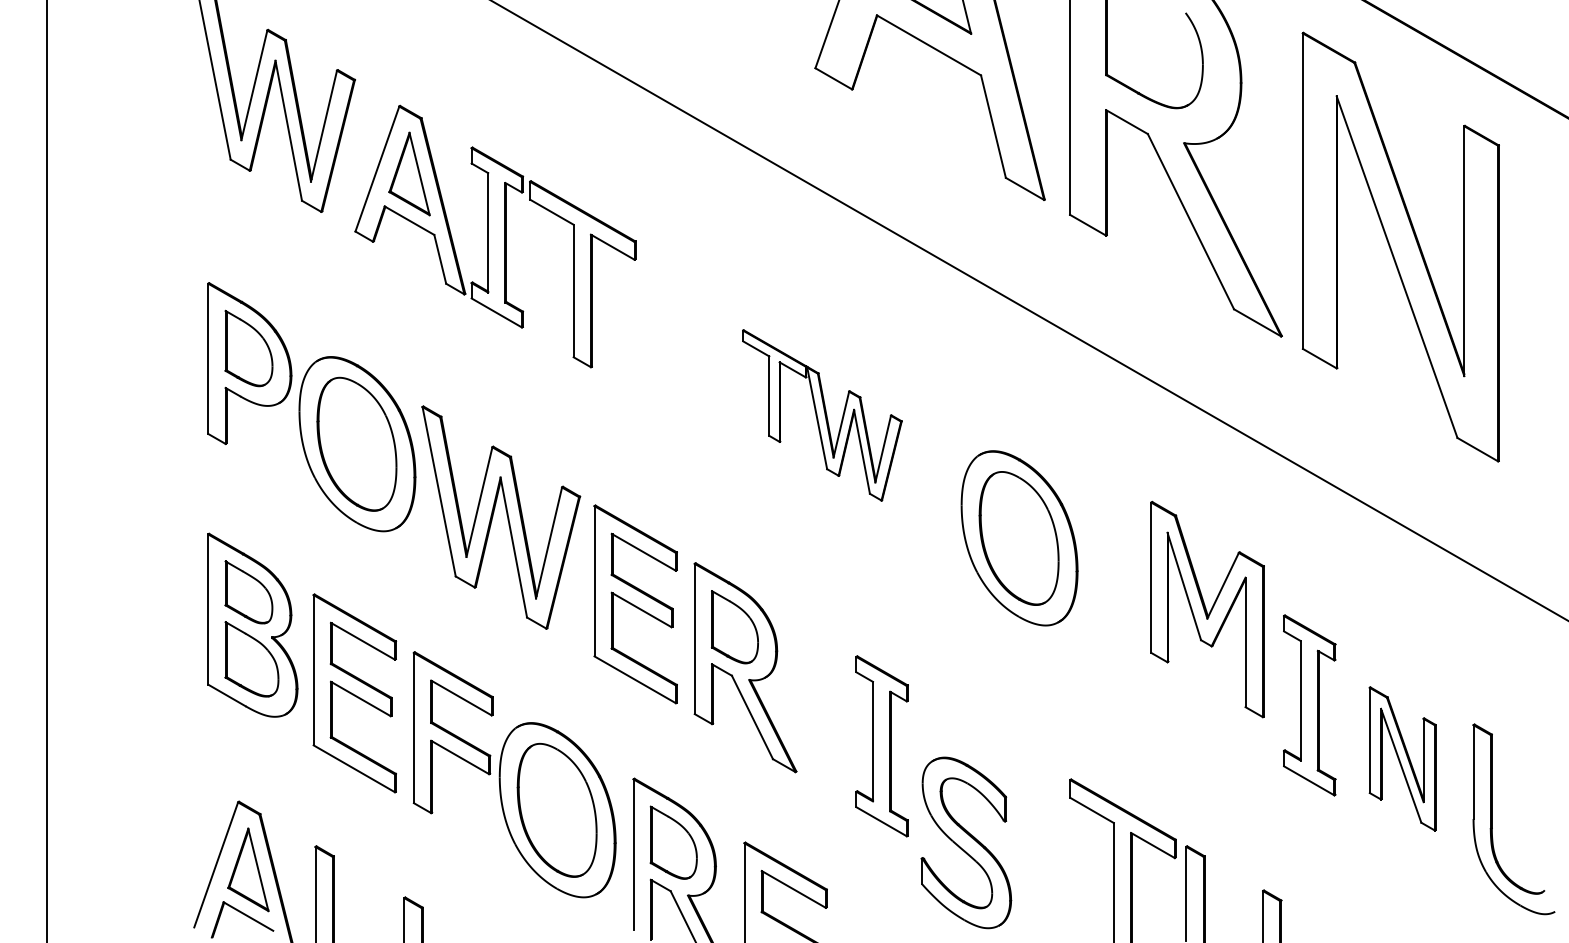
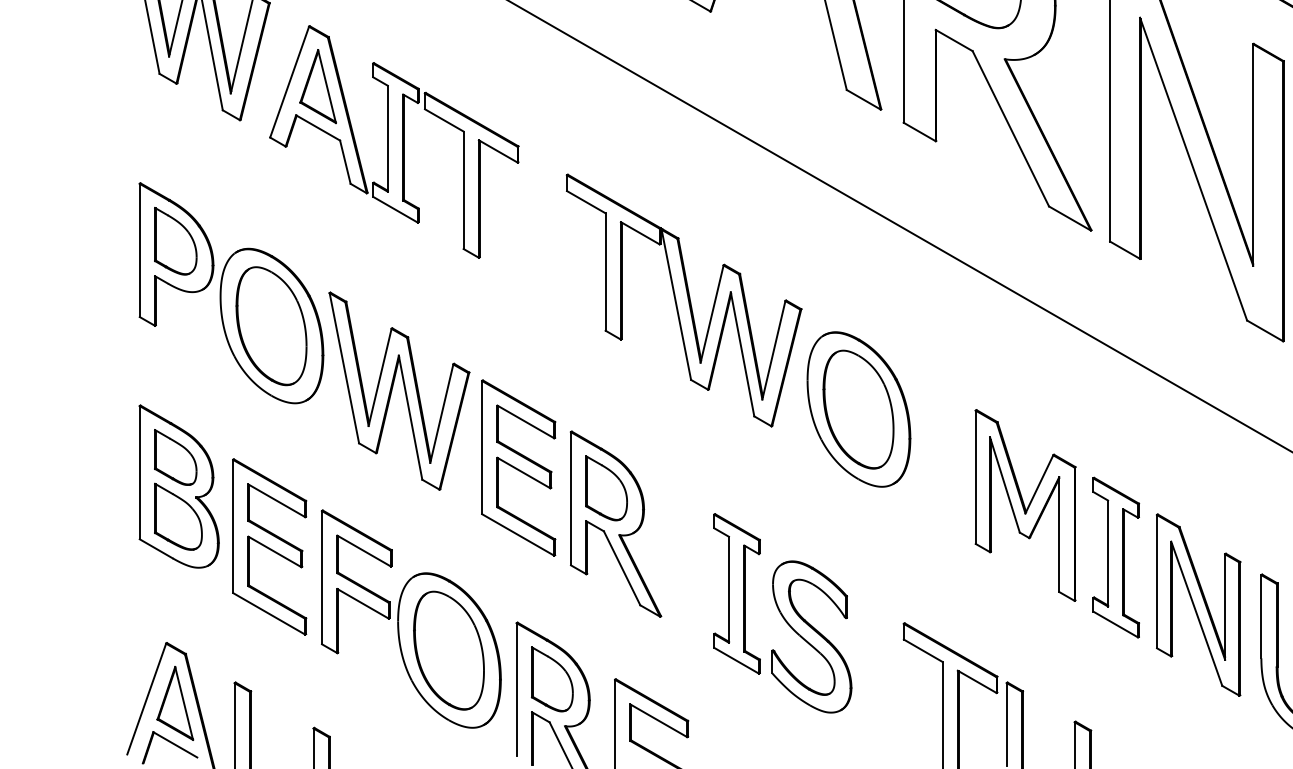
part: (822, 415) -> (684, 300), size x1.67
part: (1207, 609) -> (1025, 505), moved
part: (1402, 758) -> (1198, 604), size x1.43
part: (966, 842) -> (811, 636), moved

